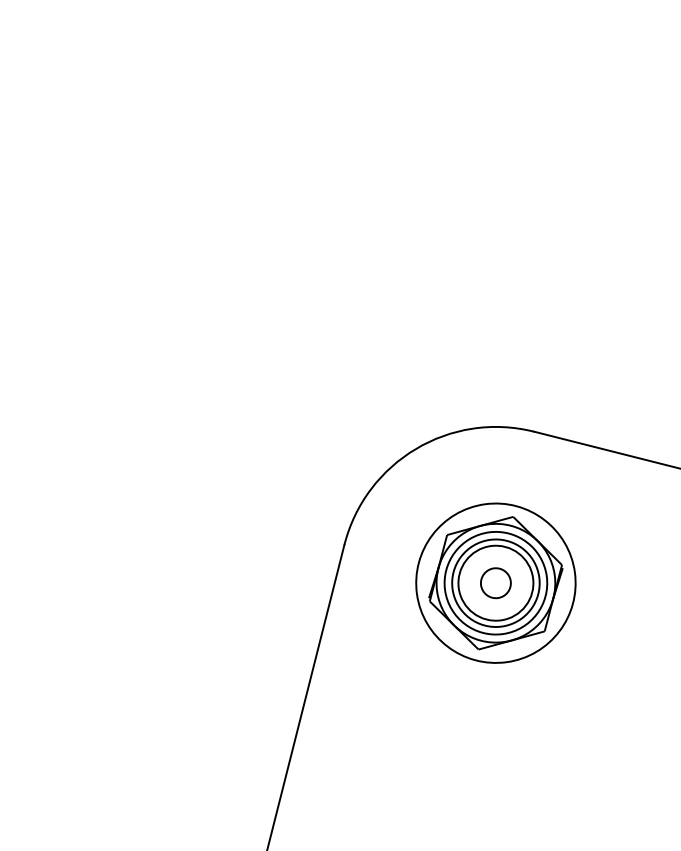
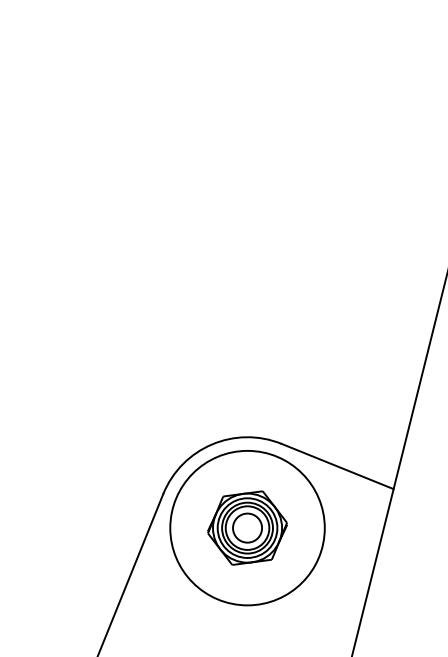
circle: (495, 582) -> (247, 527), size x1.67
circle: (495, 582) -> (247, 527), size x1.67

